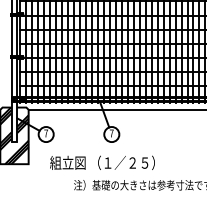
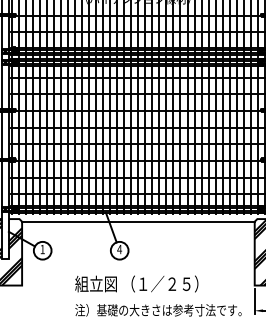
text: (46, 133) -> (42, 249), 7 -> 1
text: (111, 133) -> (119, 249), 7 -> 4
text: (102, 162) -> (136, 283), moved

